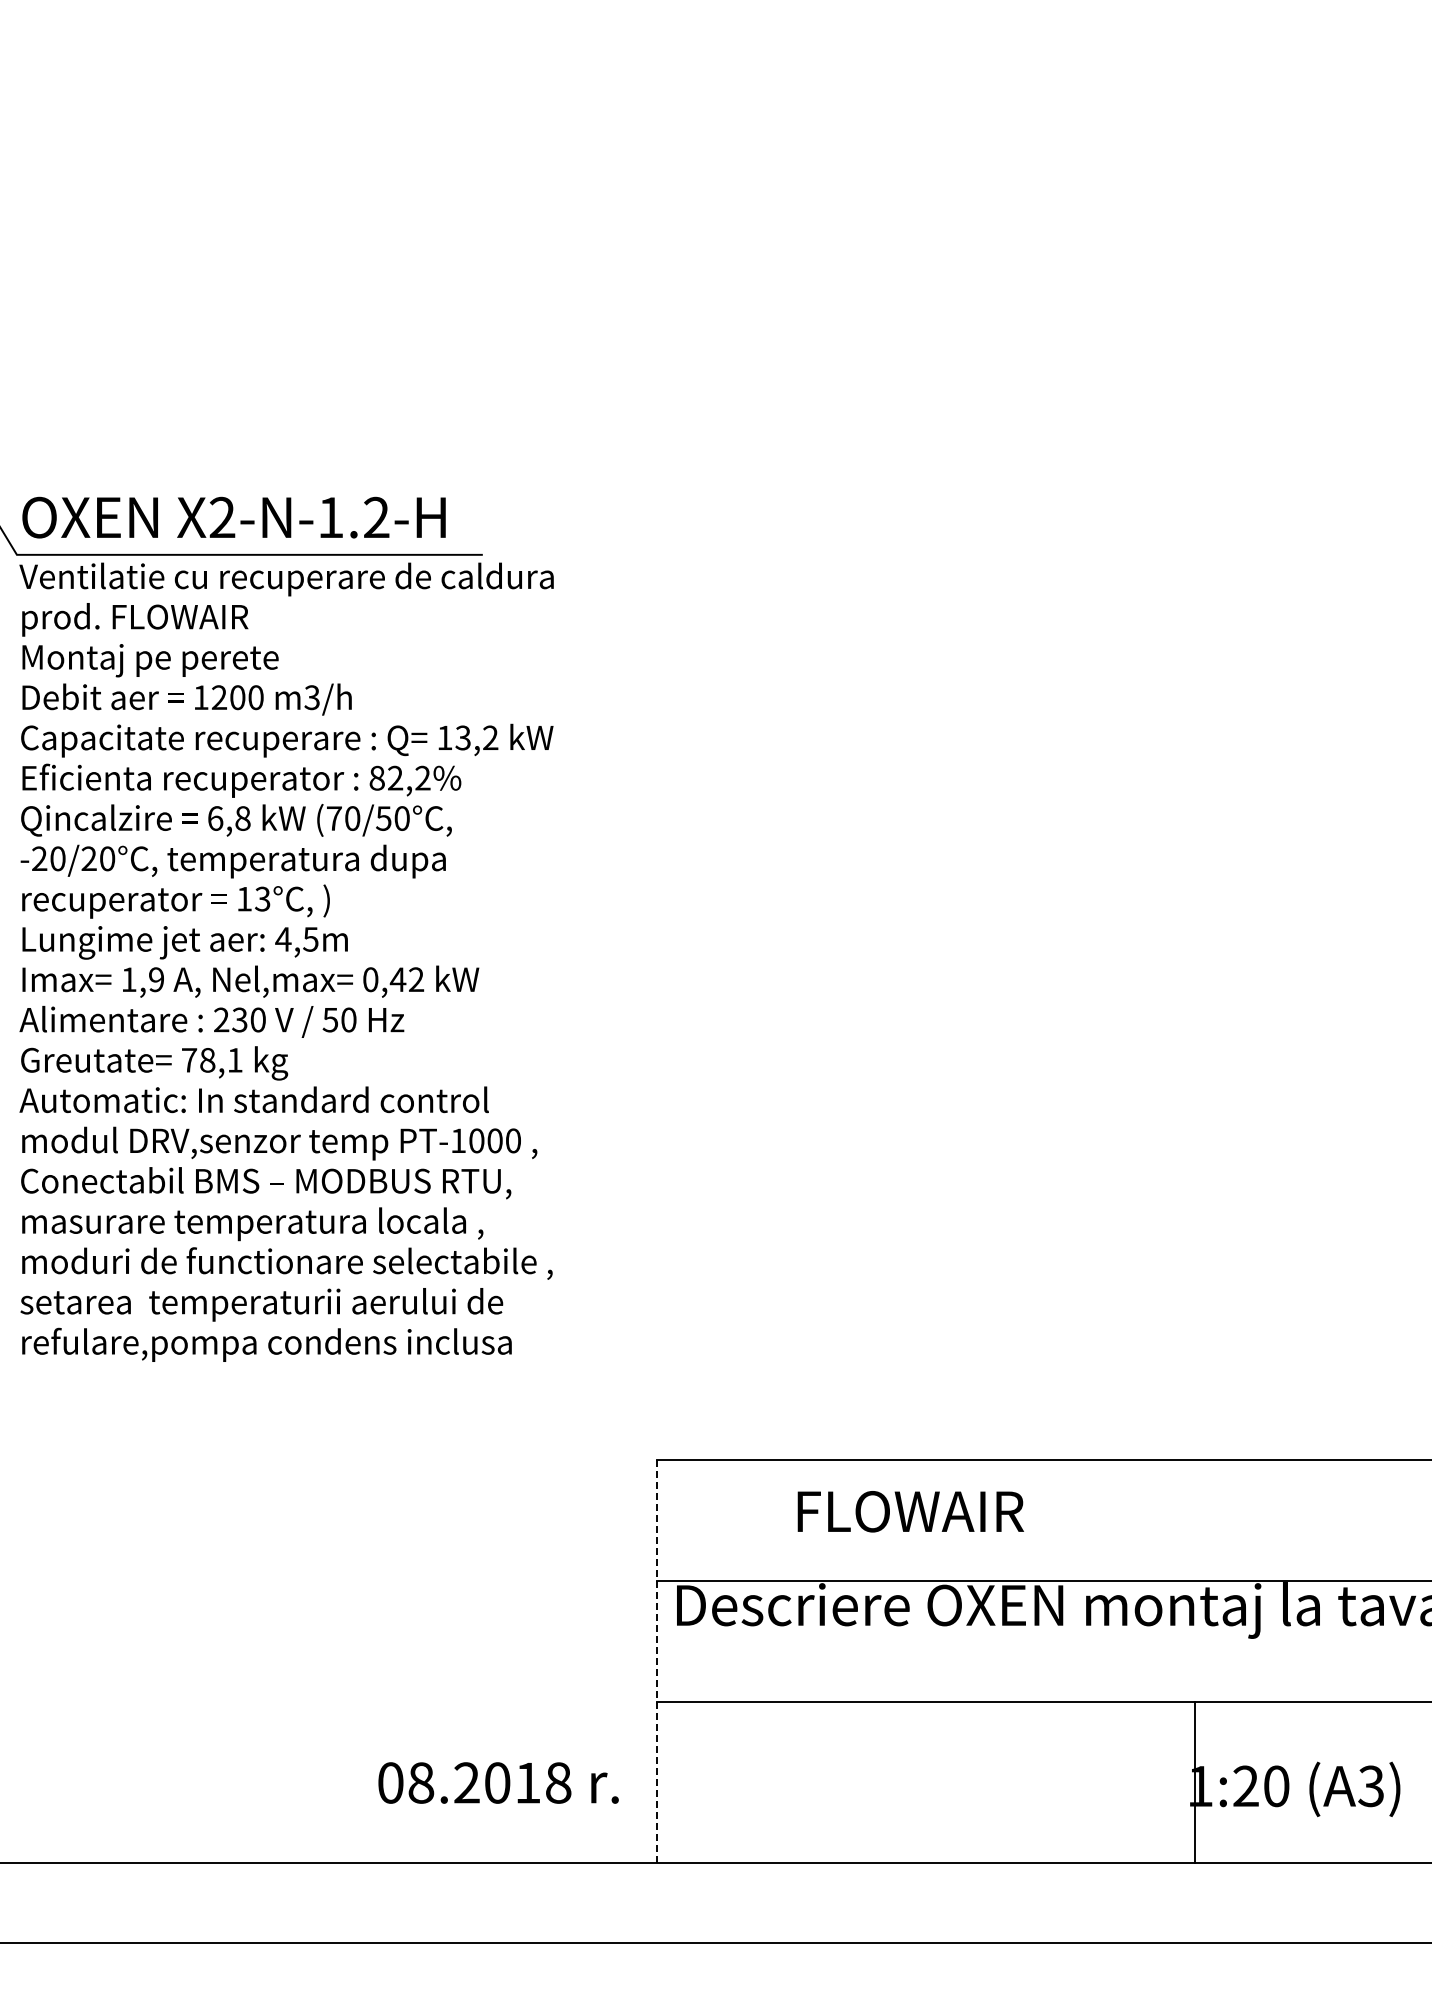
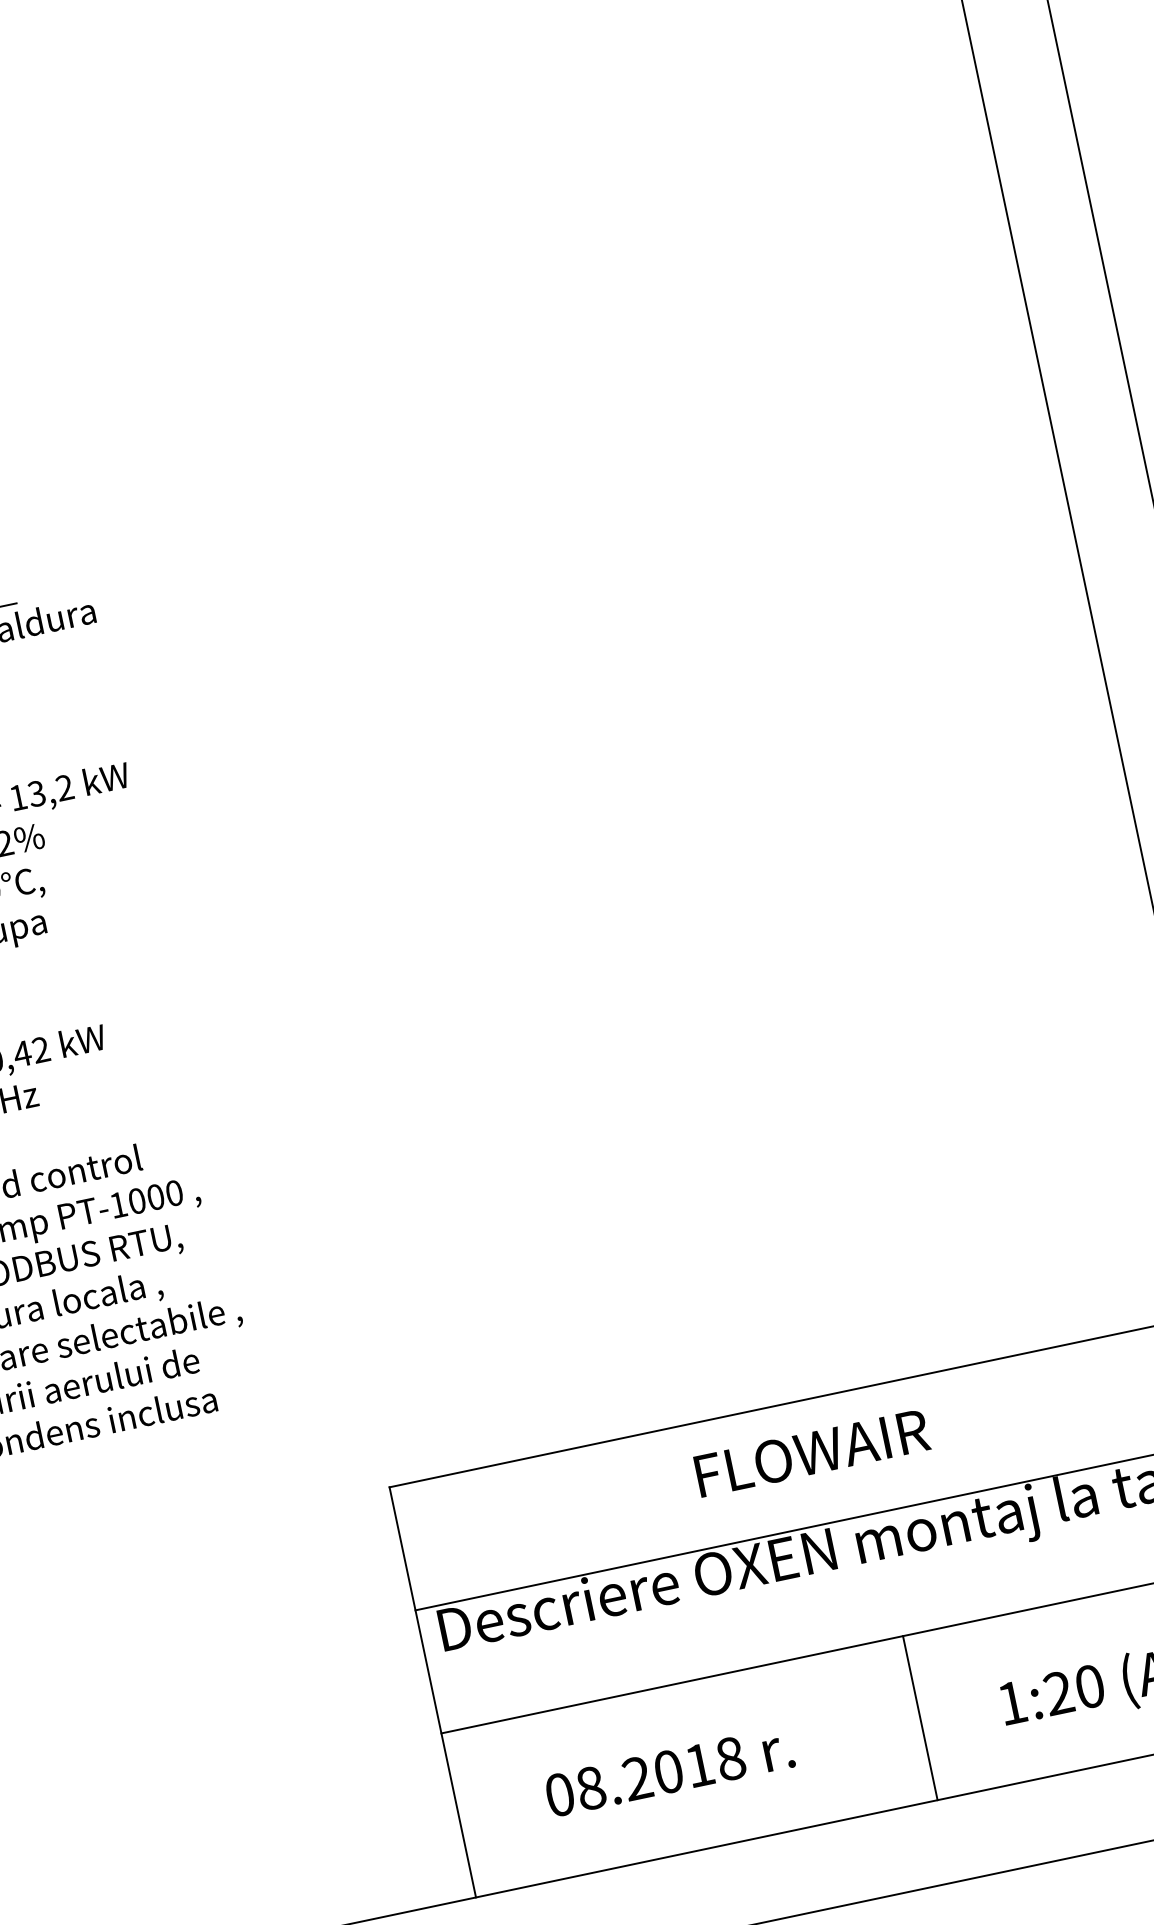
text: (910, 1511) -> (811, 1452), moved
line: (657, 1660) -> (432, 1691), dashed -> solid
line: (1194, 1781) -> (919, 1717), moved
text: (498, 1782) -> (669, 1771), moved

